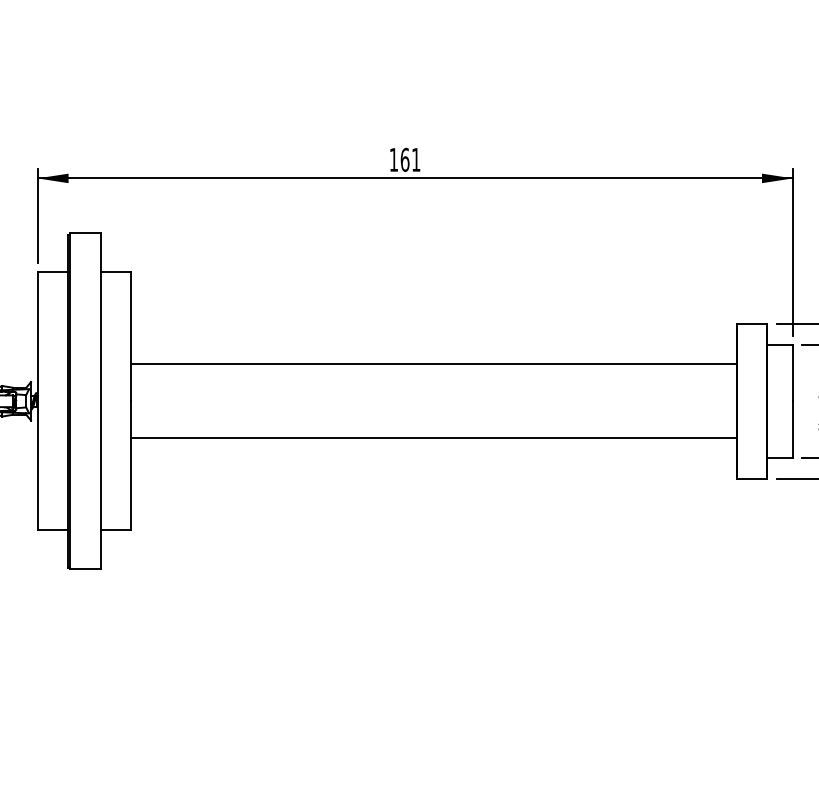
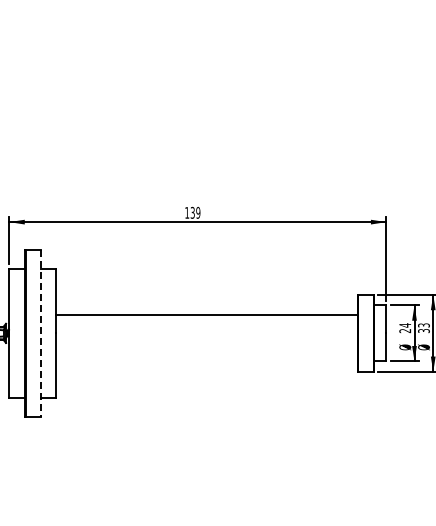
text: (410, 159) -> (195, 212), 161 -> 139
line: (100, 401) -> (40, 333), solid -> dashed
line: (434, 437) -> (207, 351), removed

